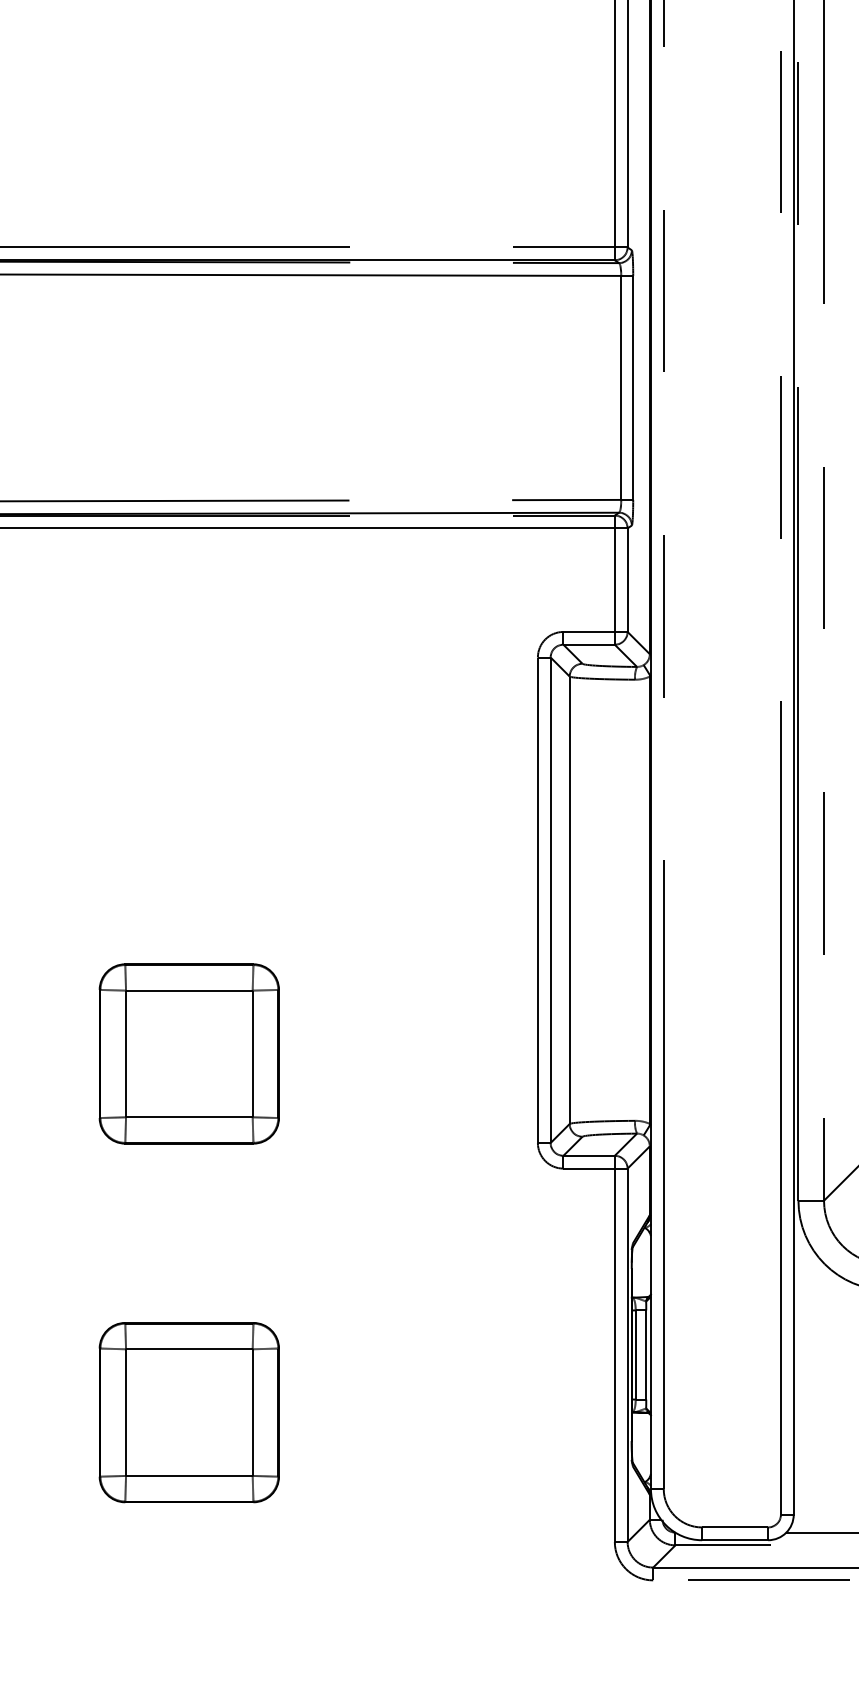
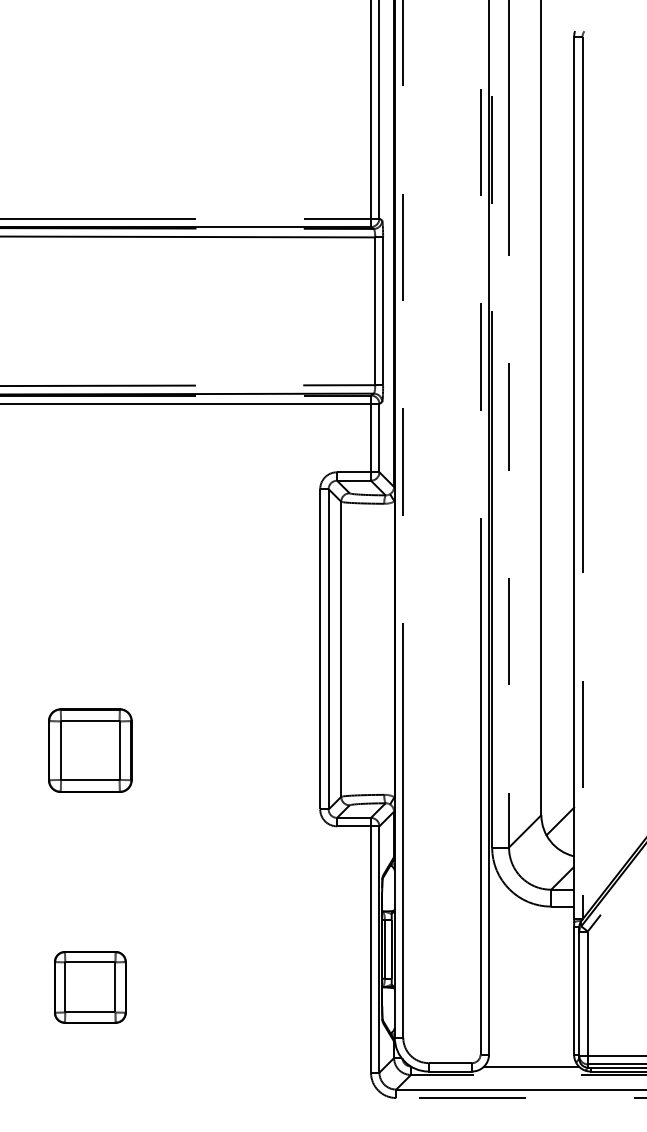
part: (189, 1053) -> (90, 750), size x0.7
part: (189, 1412) -> (90, 987), size x0.6

